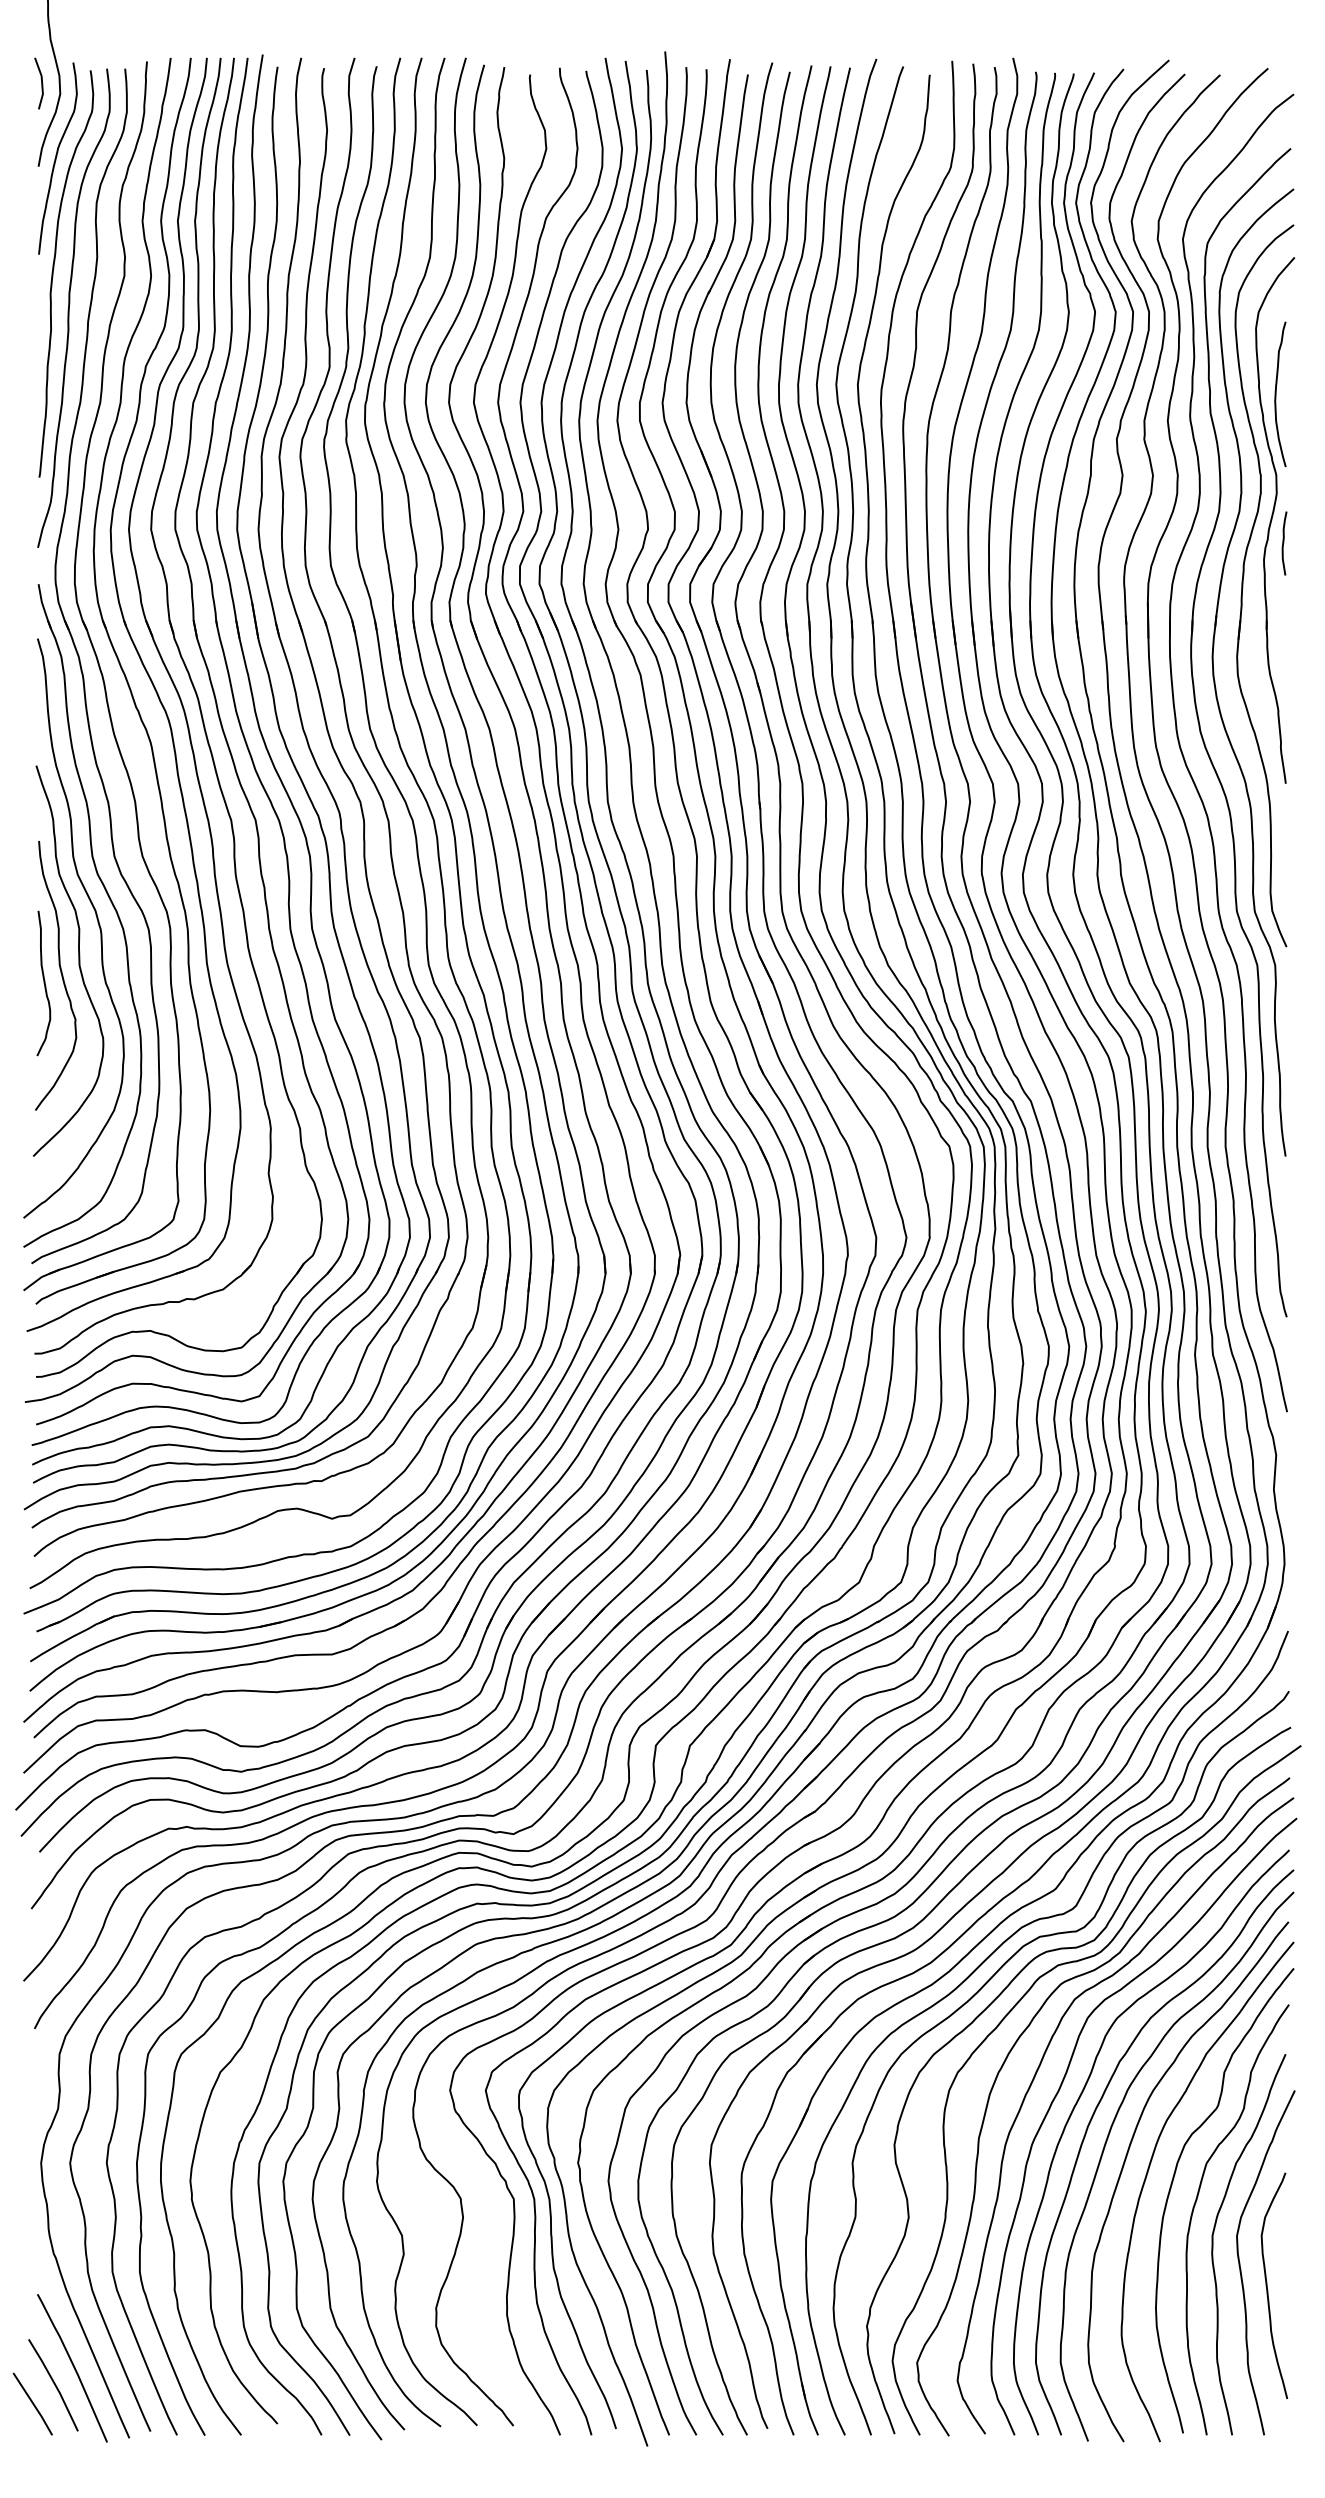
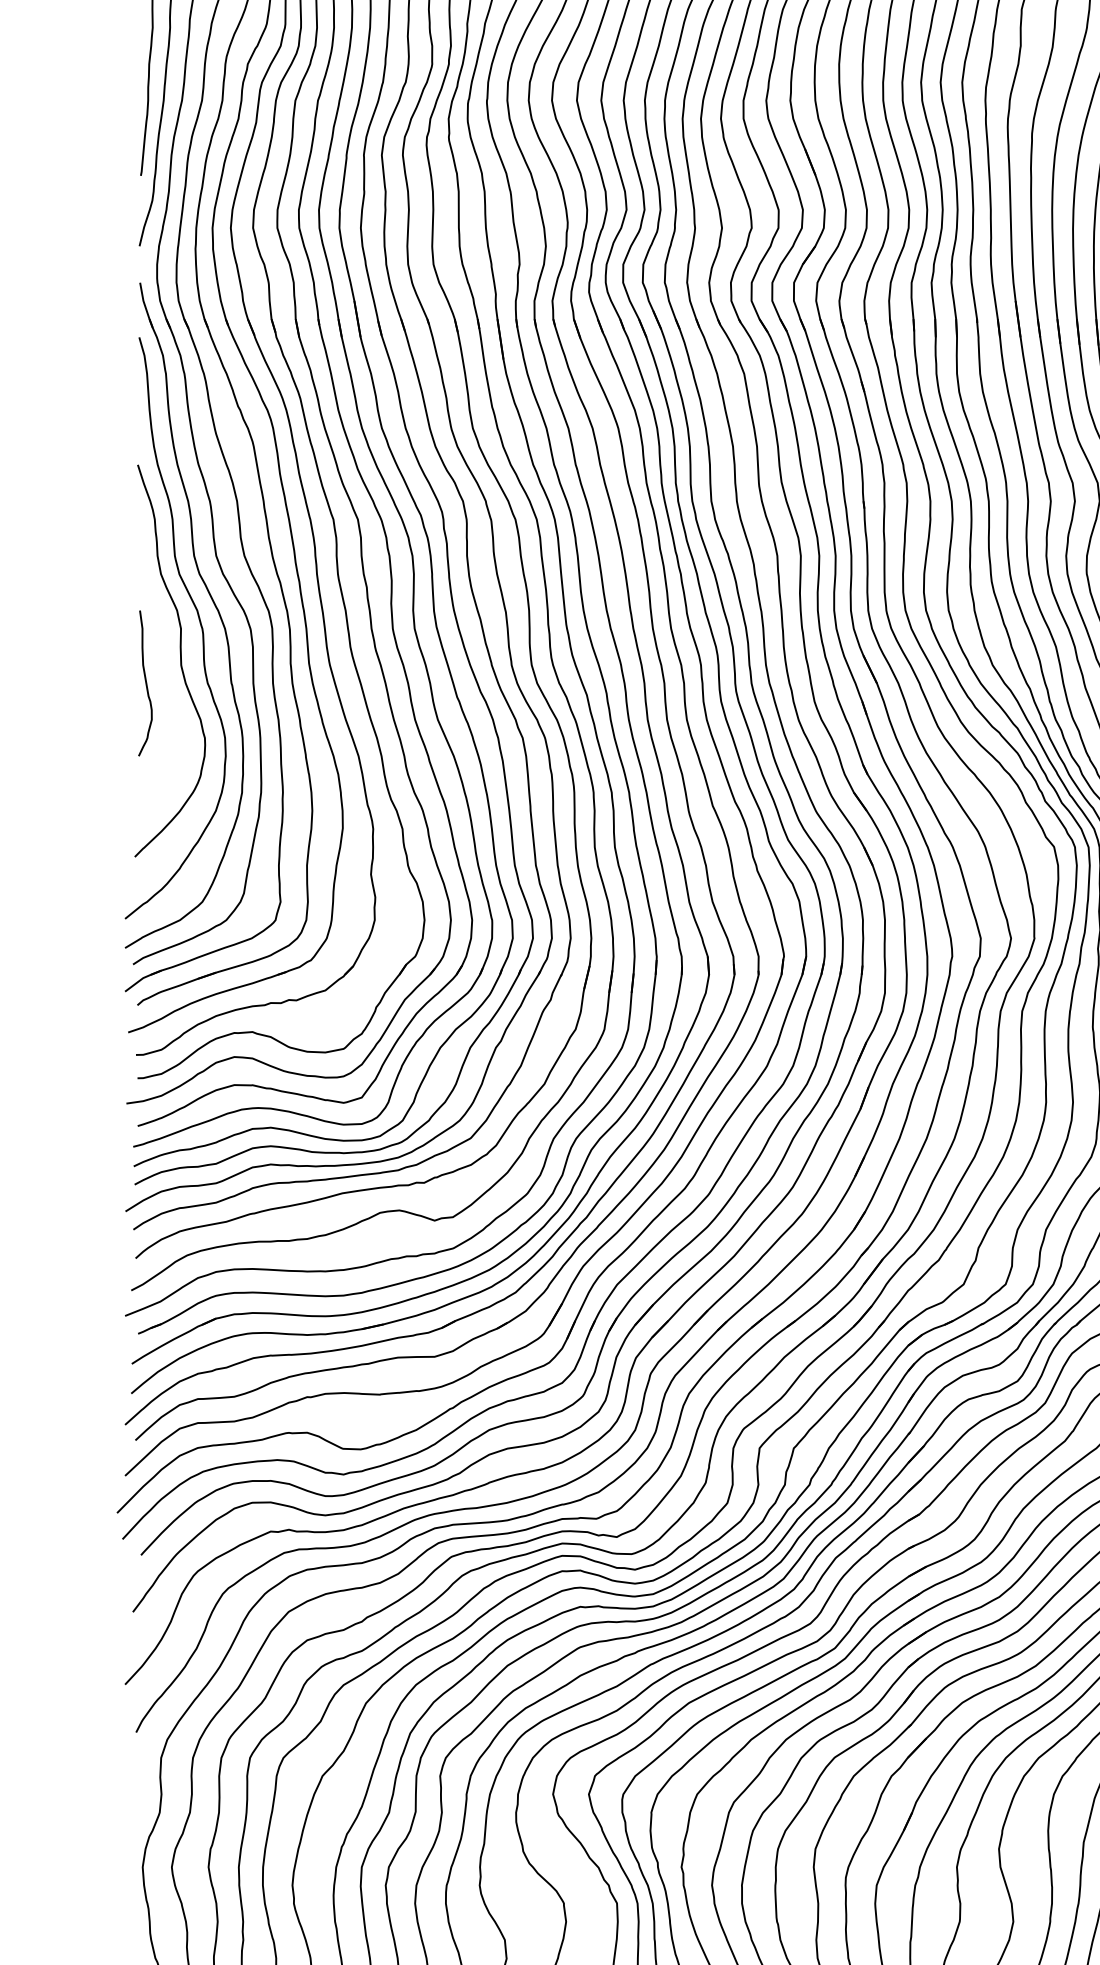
curve: (60, 973) -> (162, 673), removed

